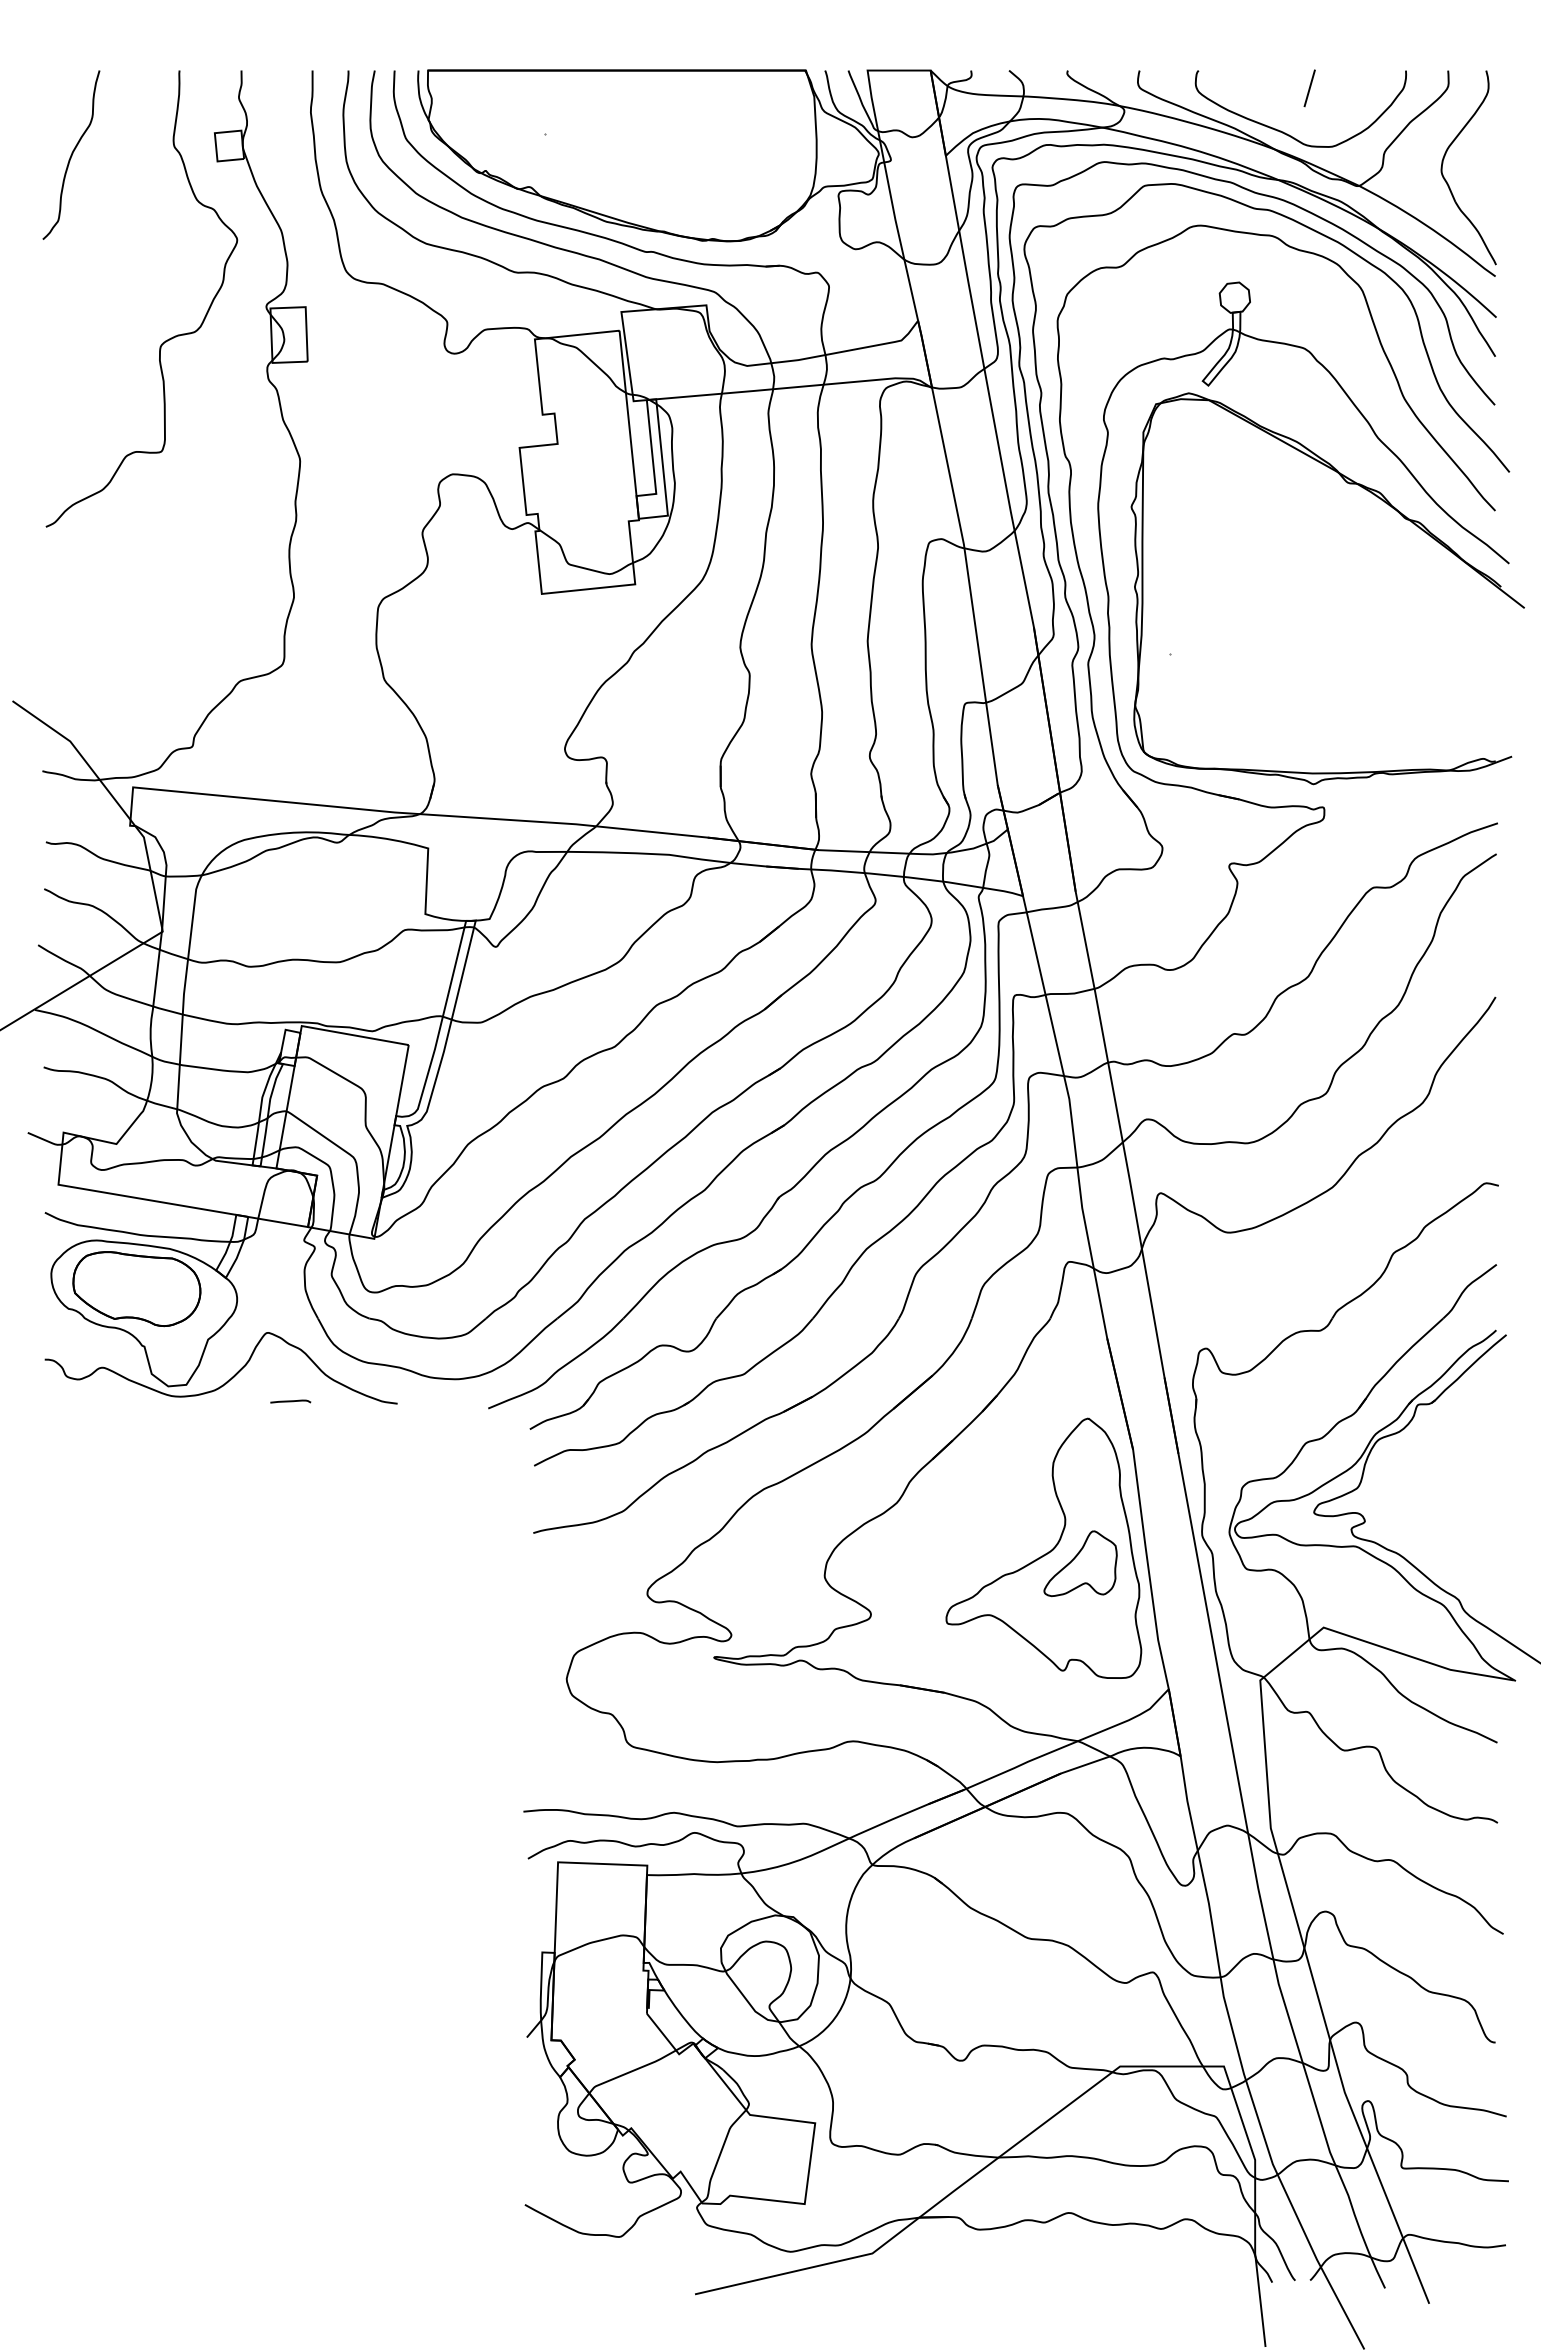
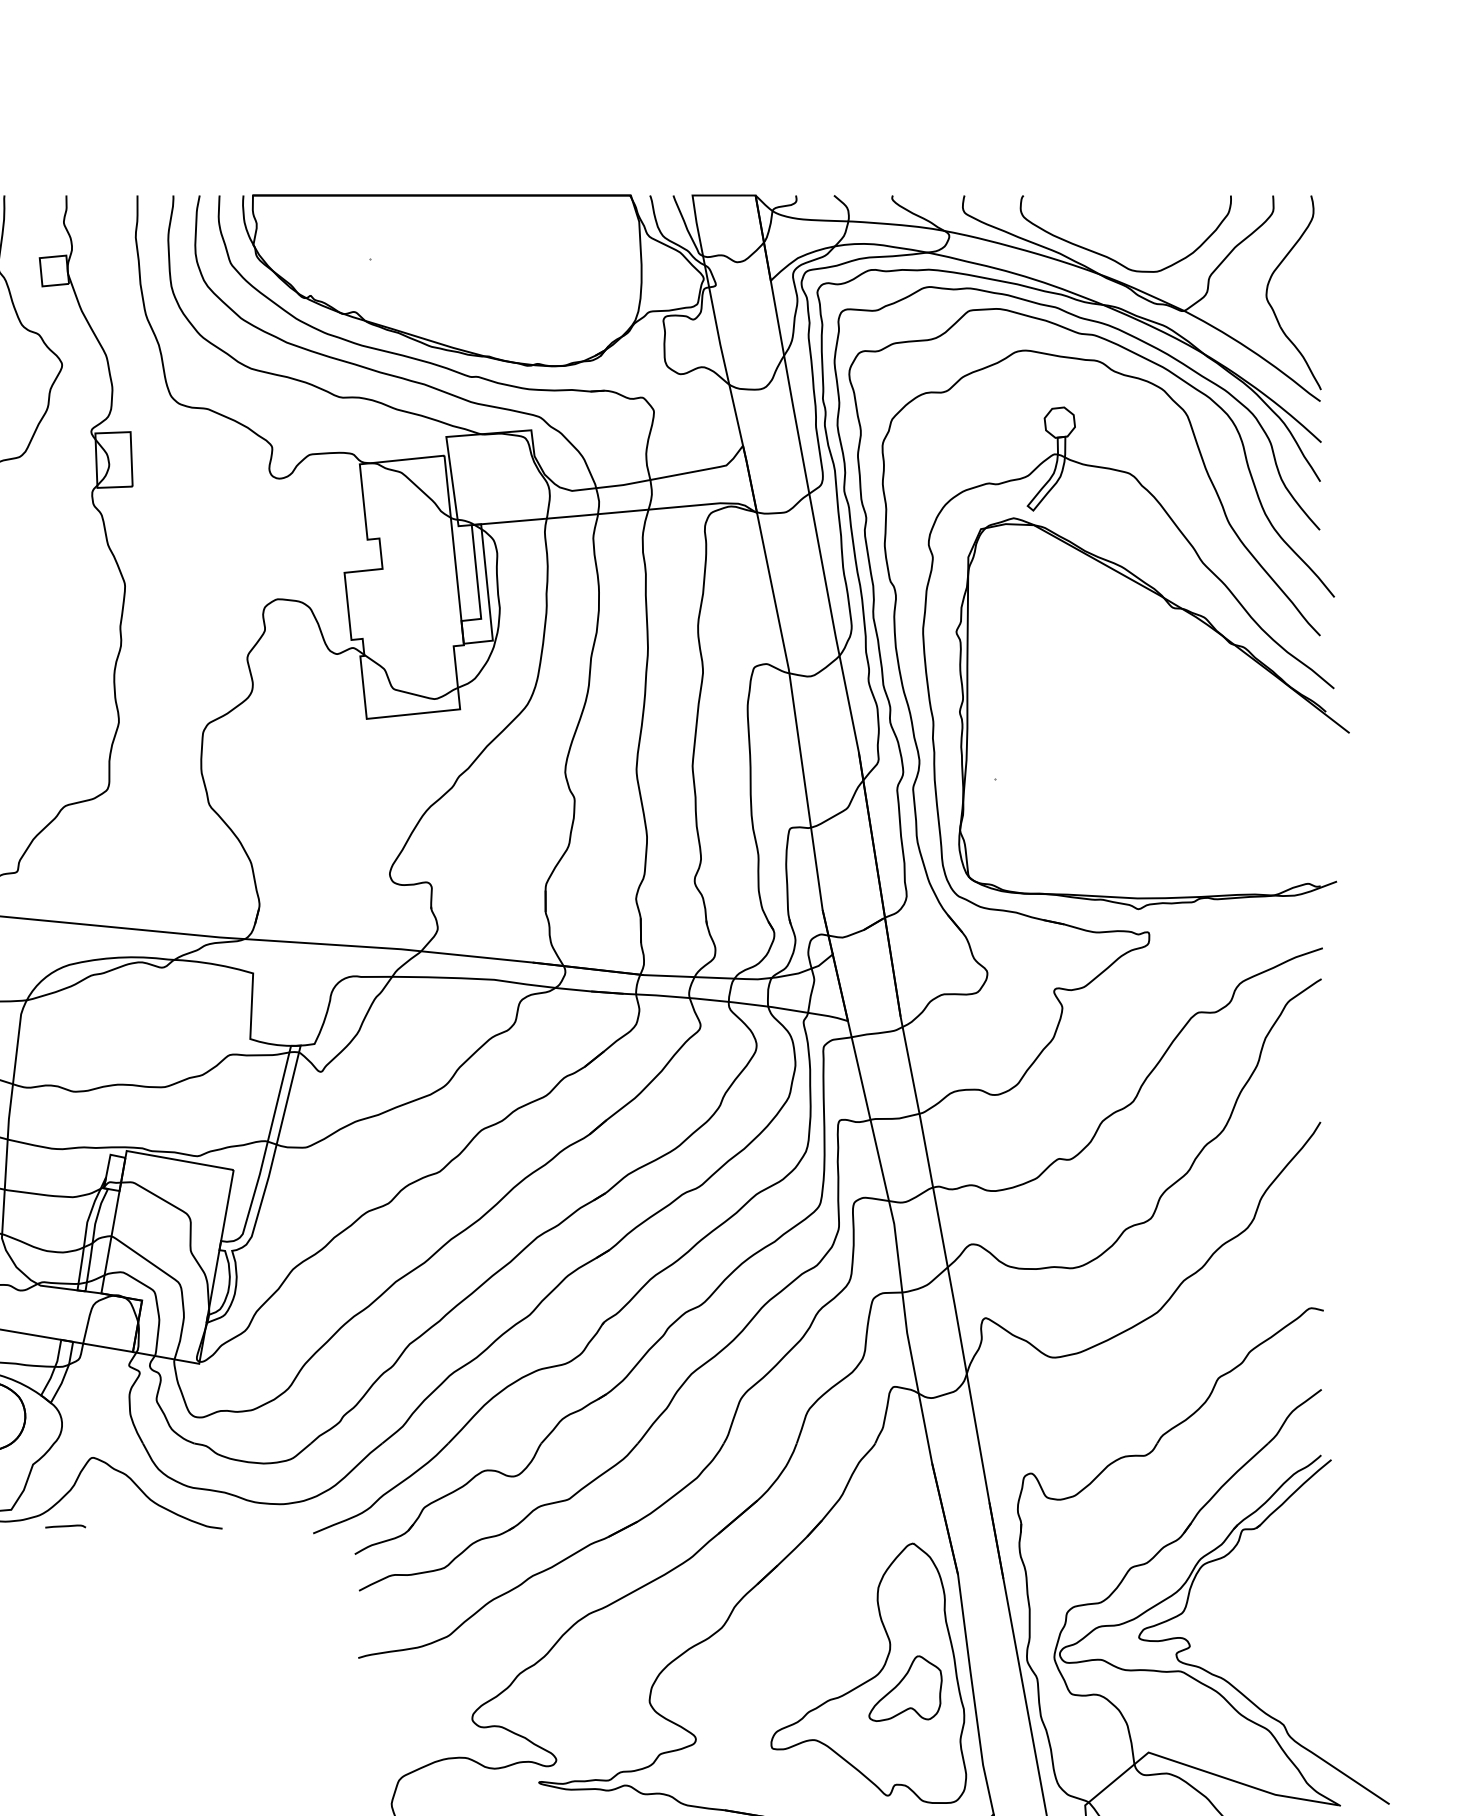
line: (1309, 88) -> (1134, 213), removed
curve: (290, 1401) -> (65, 1526), moved

